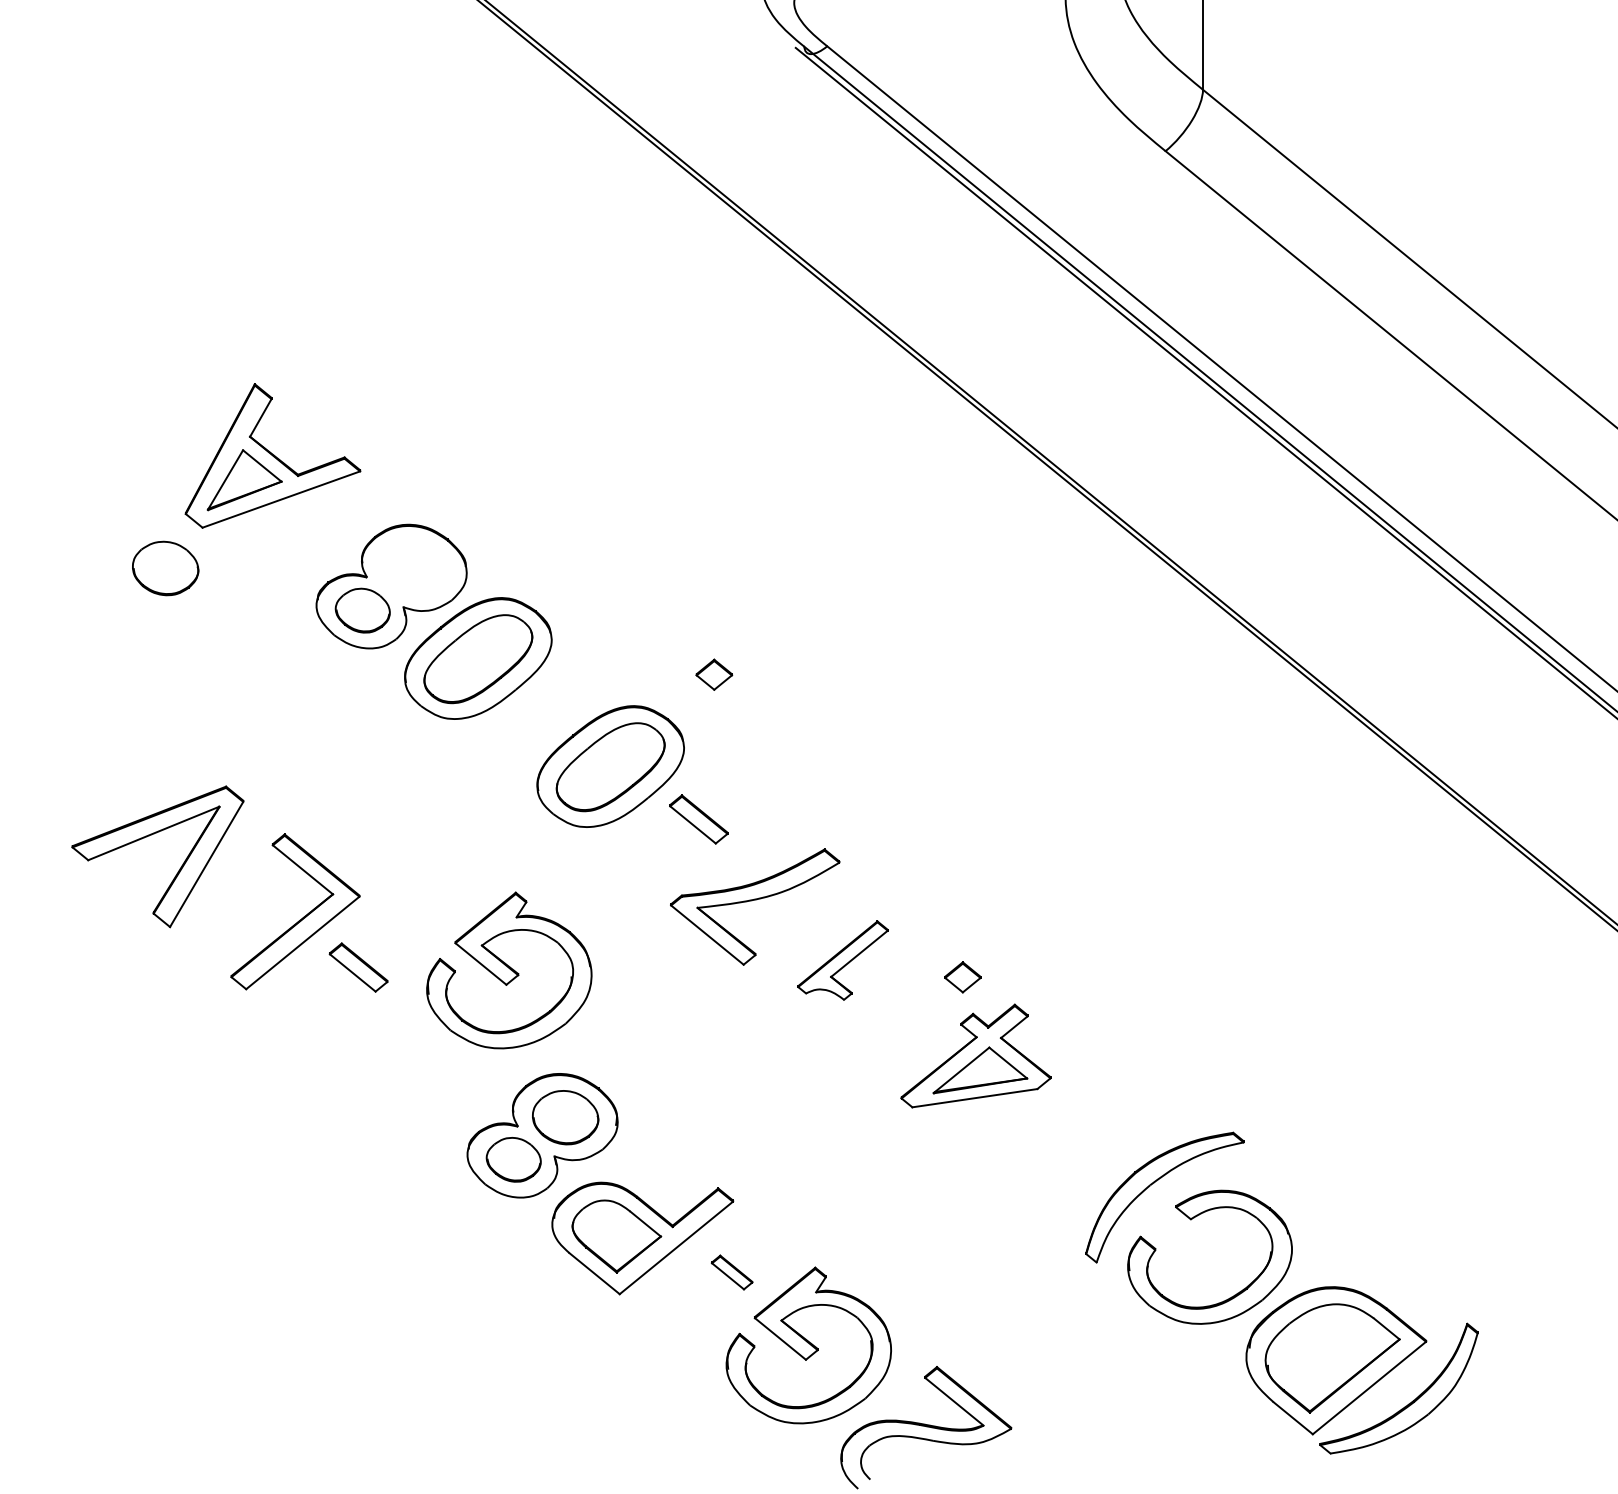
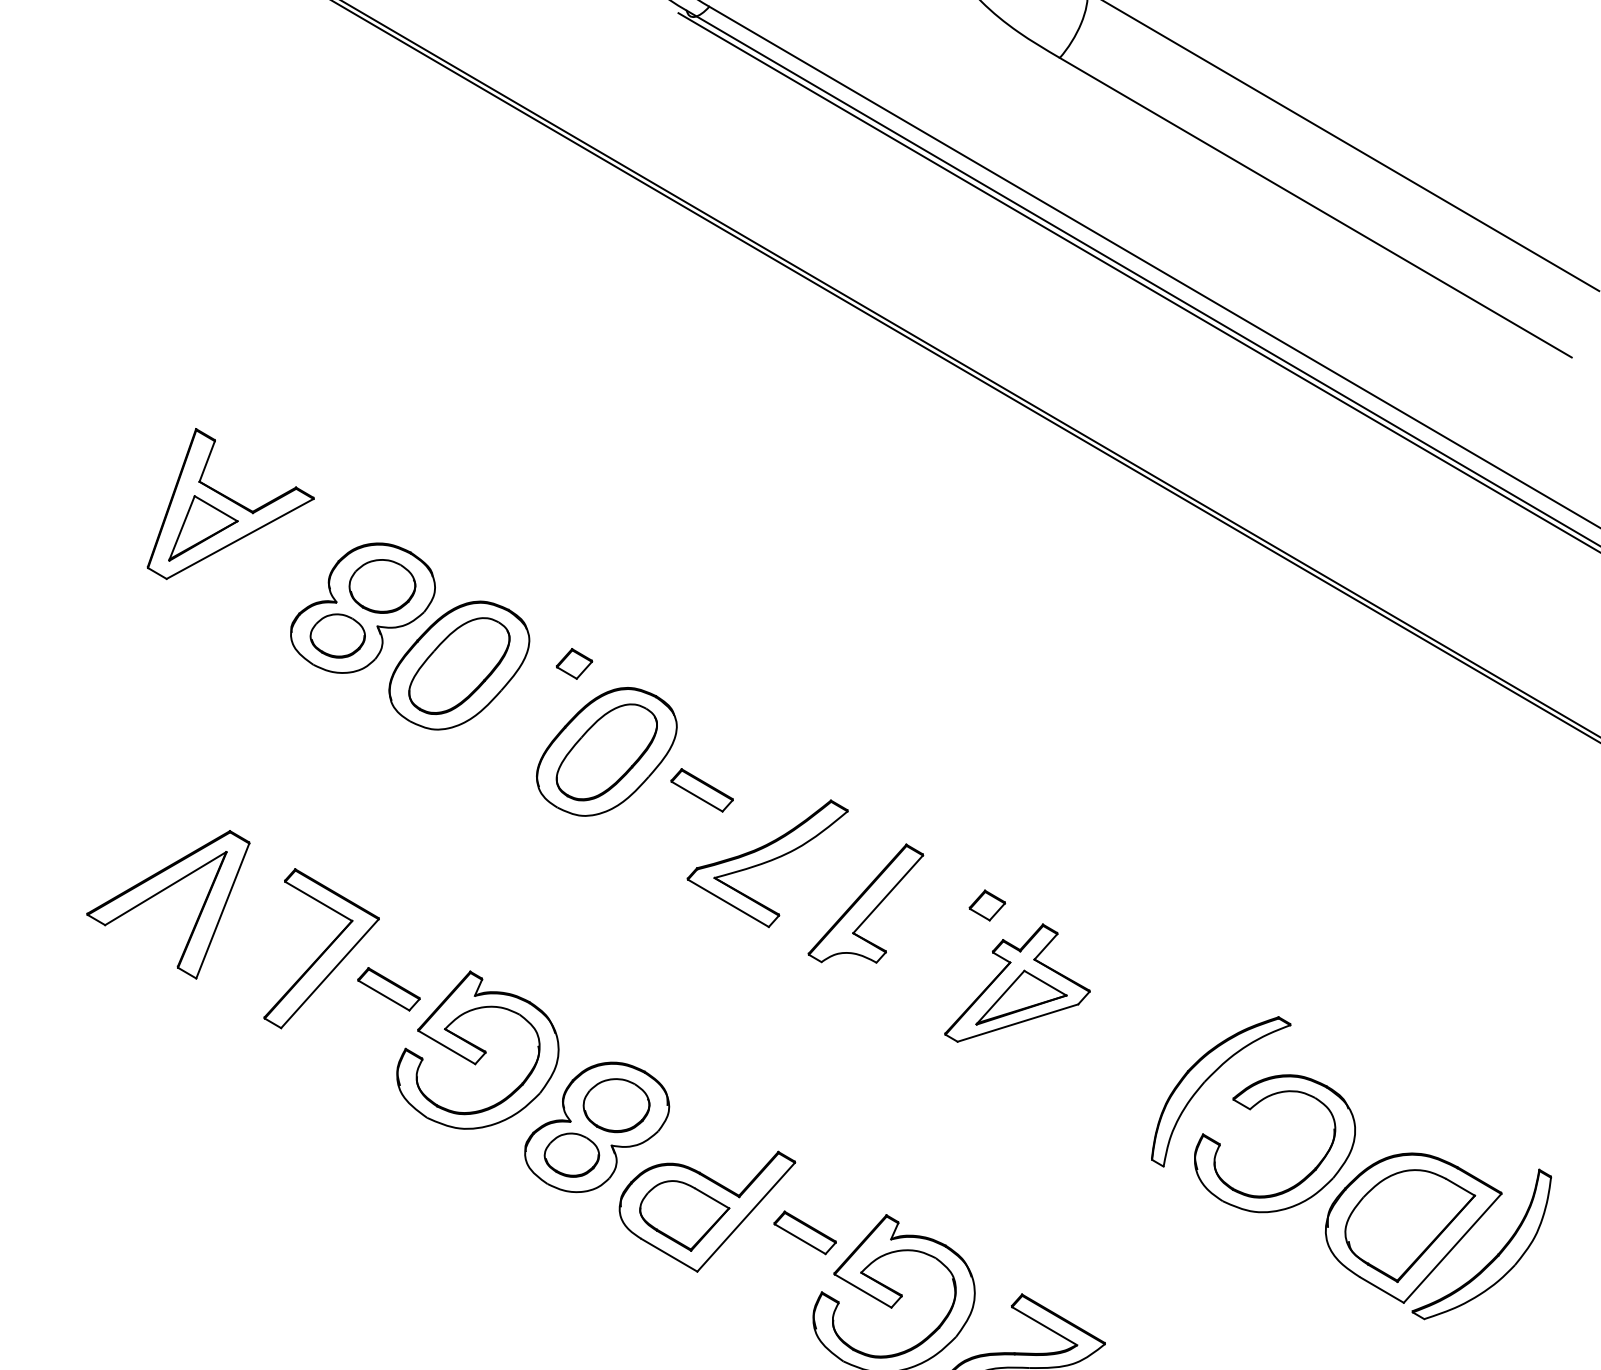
part: (165, 568) -> (382, 586), moved
part: (714, 674) -> (574, 663), moved
part: (842, 960) -> (865, 907), size x1.43
part: (509, 970) -> (476, 1049), moved
part: (731, 1272) -> (804, 1232), size x1.43

